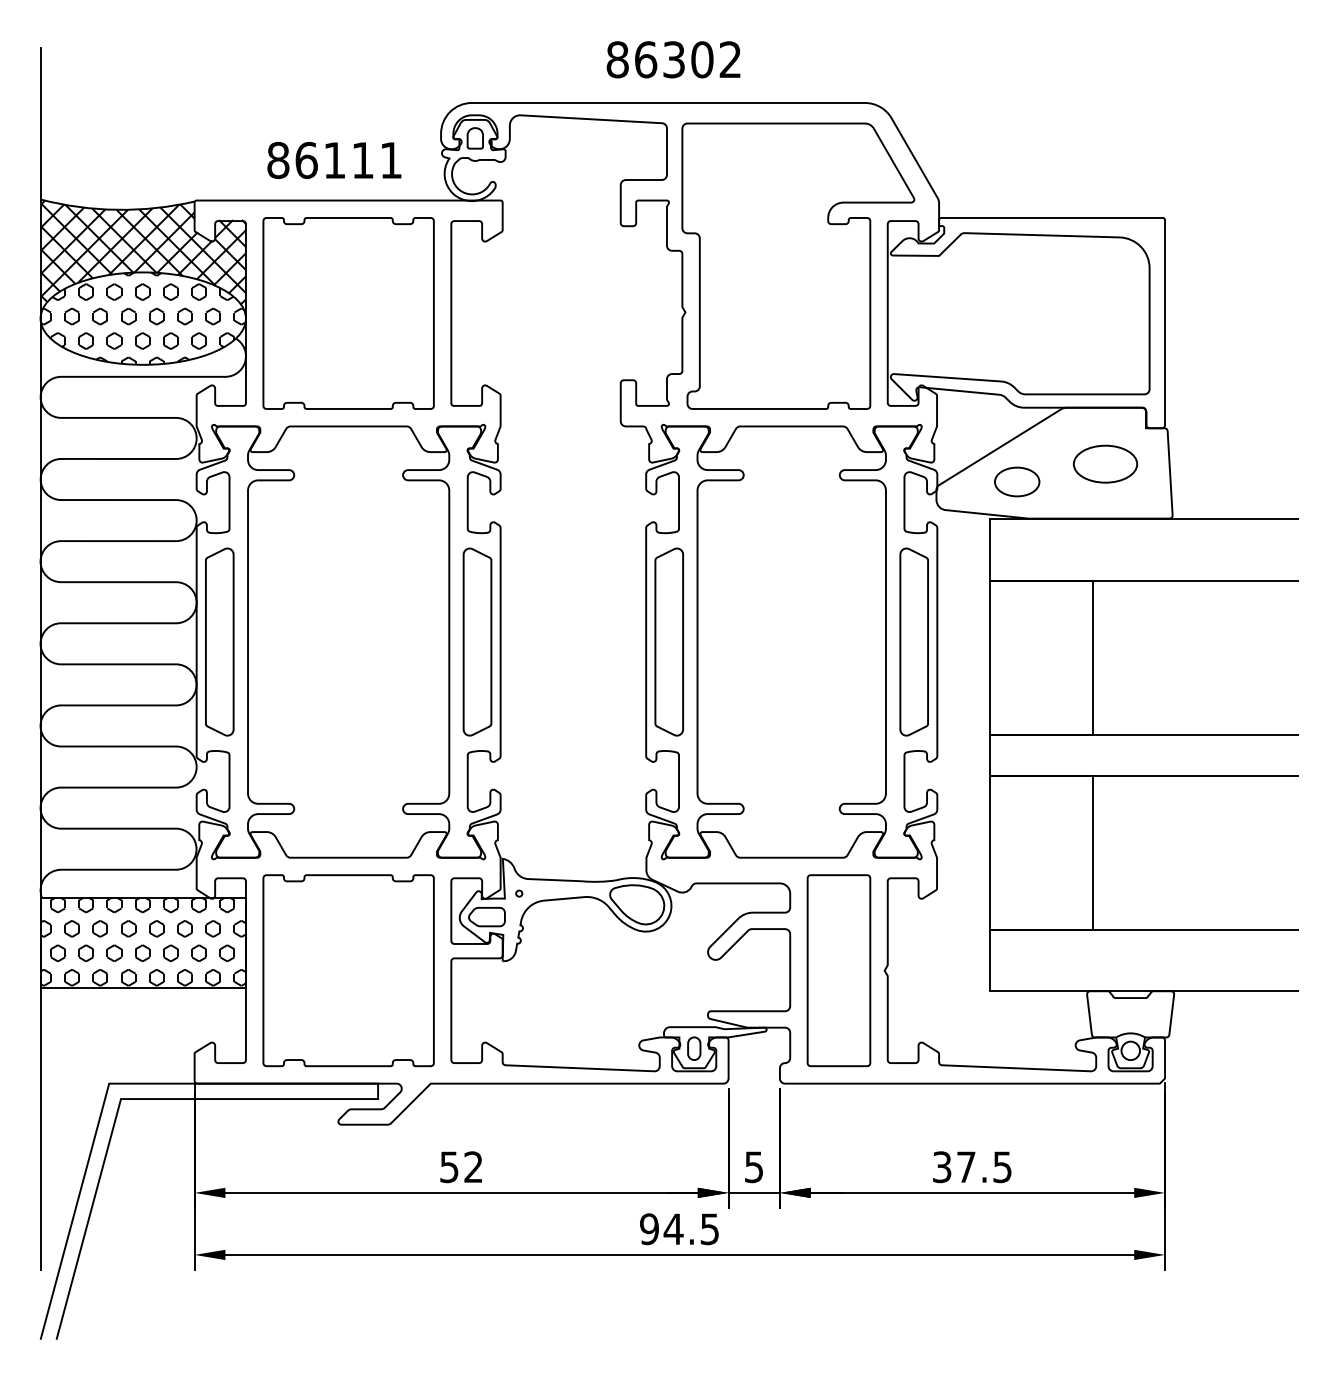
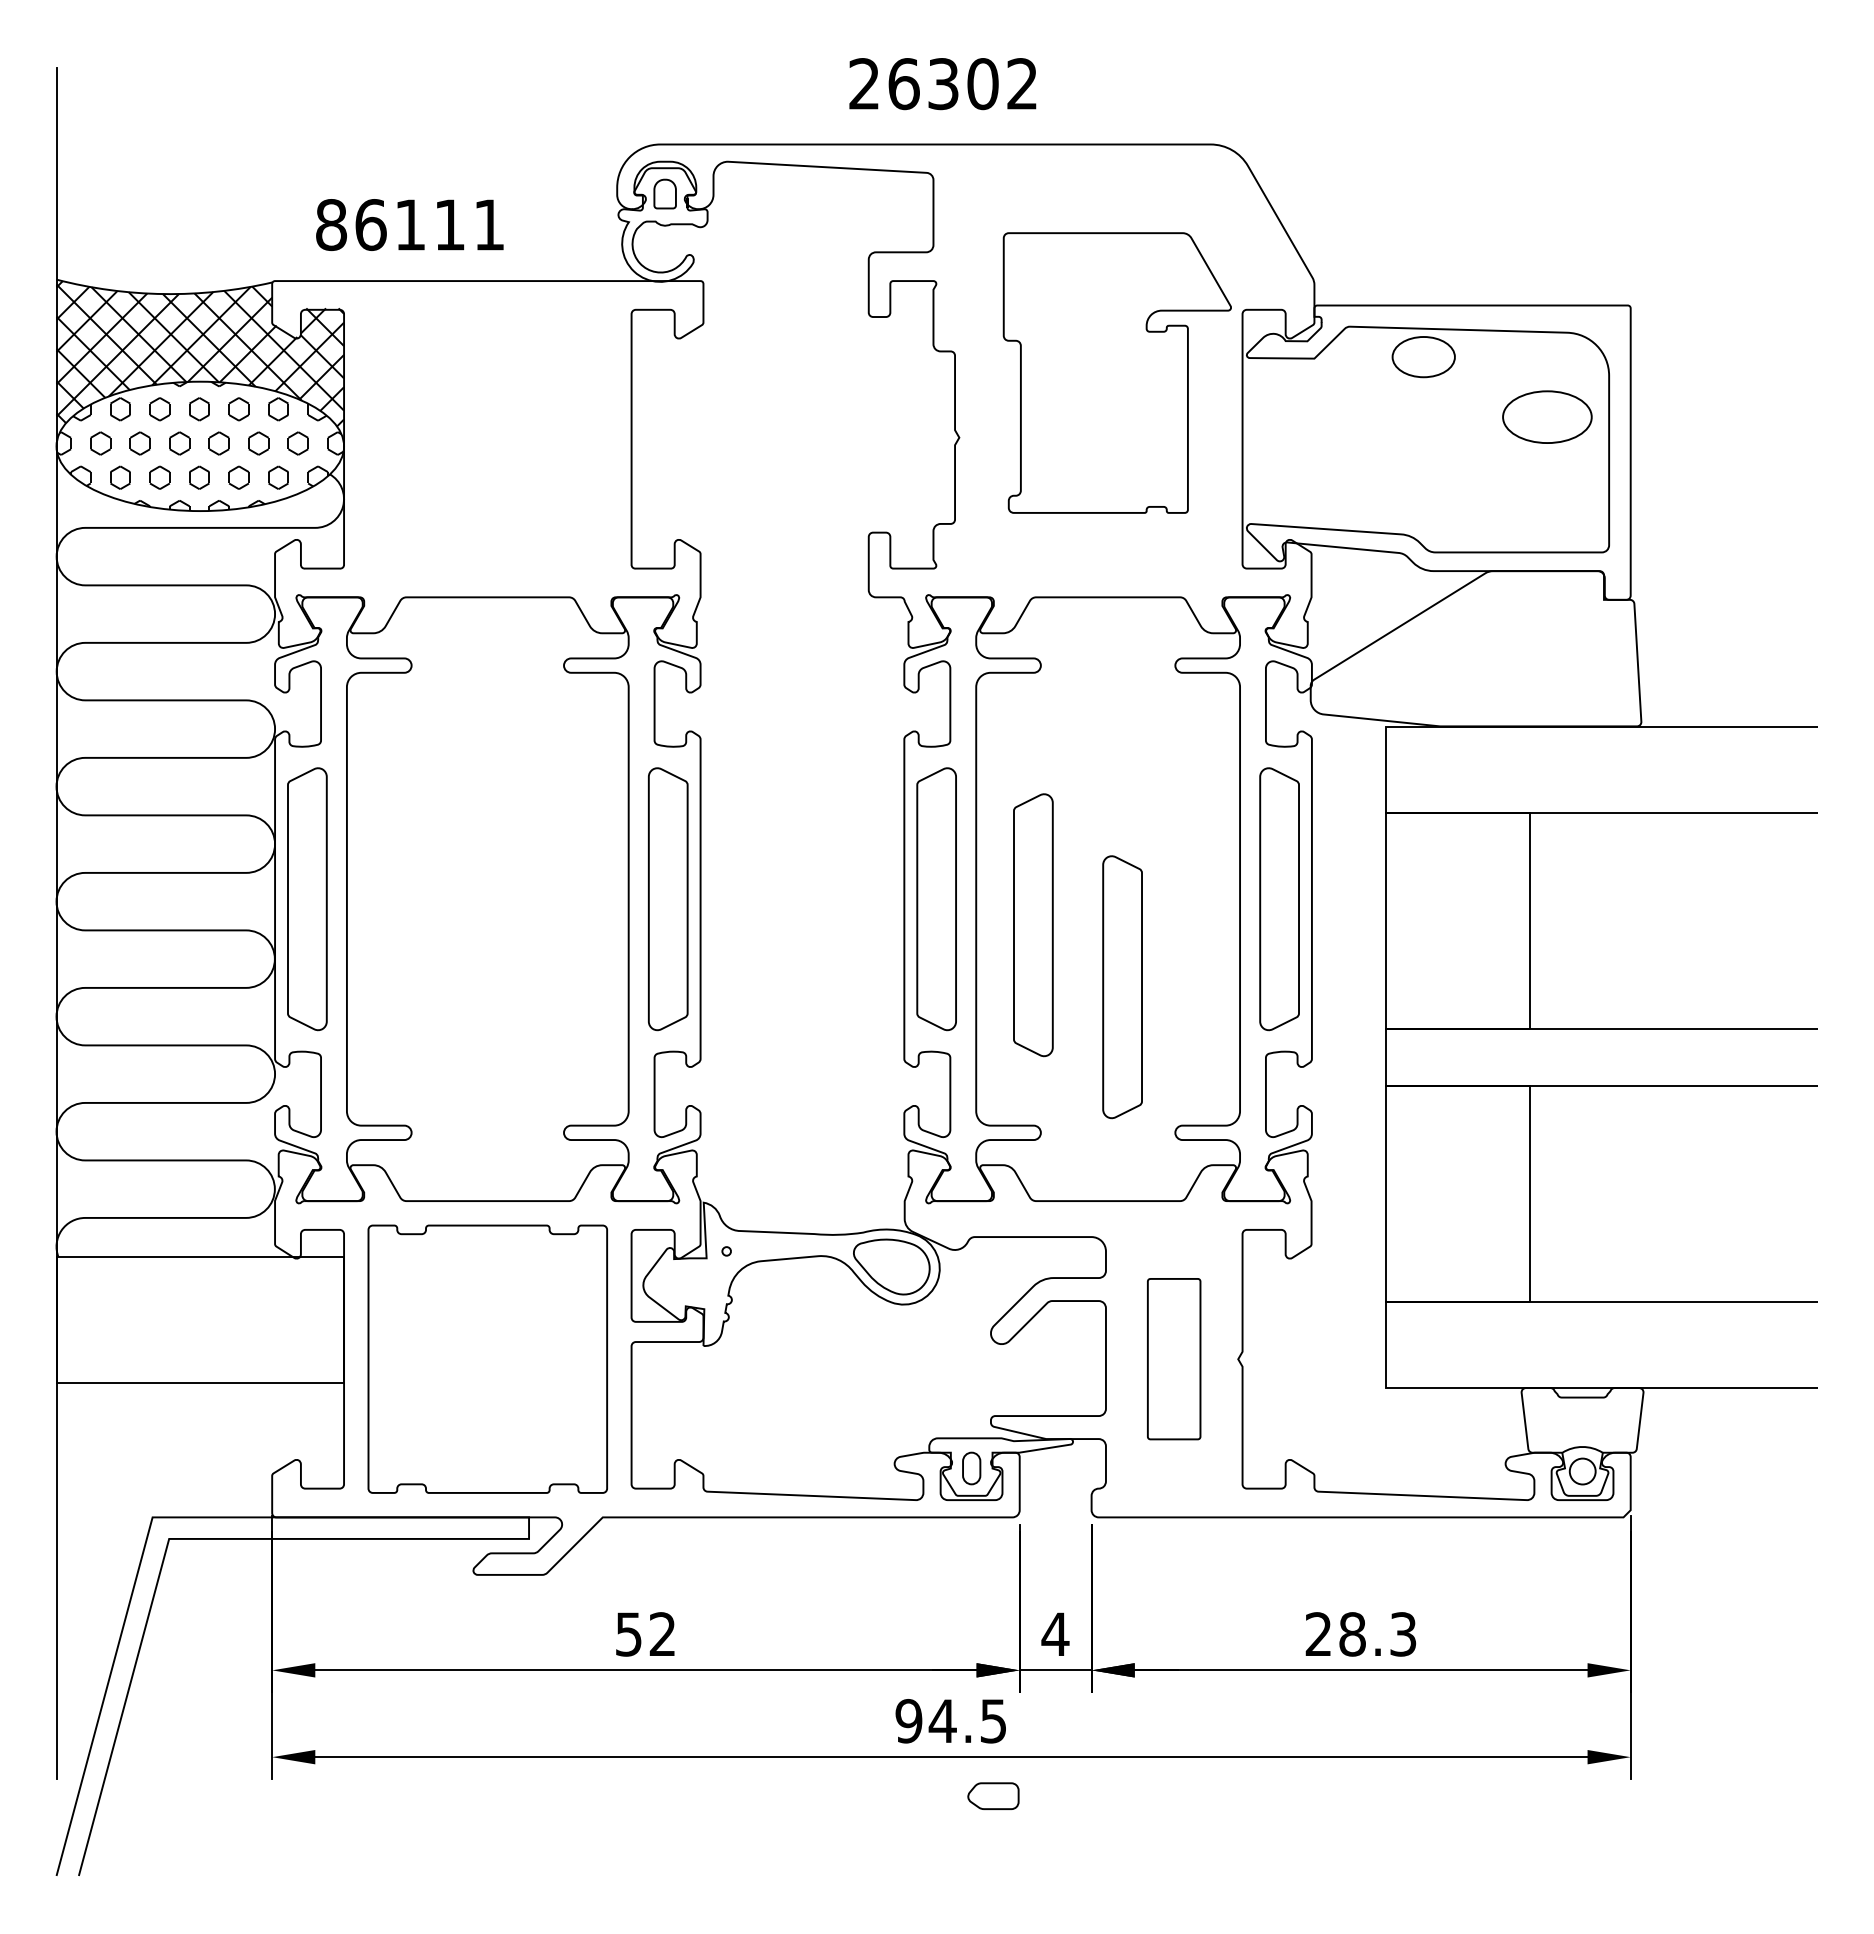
text: (617, 60) -> (864, 84), 86302 -> 26302
text: (334, 160) -> (409, 224), moved
part: (798, 265) -> (1117, 372), size x0.7
part: (348, 312) -> (487, 438), removed
part: (1105, 463) -> (1547, 416), moved
part: (1017, 482) -> (1423, 357), moved
curve: (751, 660) -> (1051, 925), added
curve: (789, 705) -> (1104, 987), added
part: (486, 916) -> (993, 1795), moved
hatch: (143, 941) -> (200, 1318), removed
part: (838, 970) -> (1173, 1358), size x0.6
text: (754, 1167) -> (1055, 1634), 5 -> 4
text: (972, 1167) -> (1360, 1634), 37.5 -> 28.3

